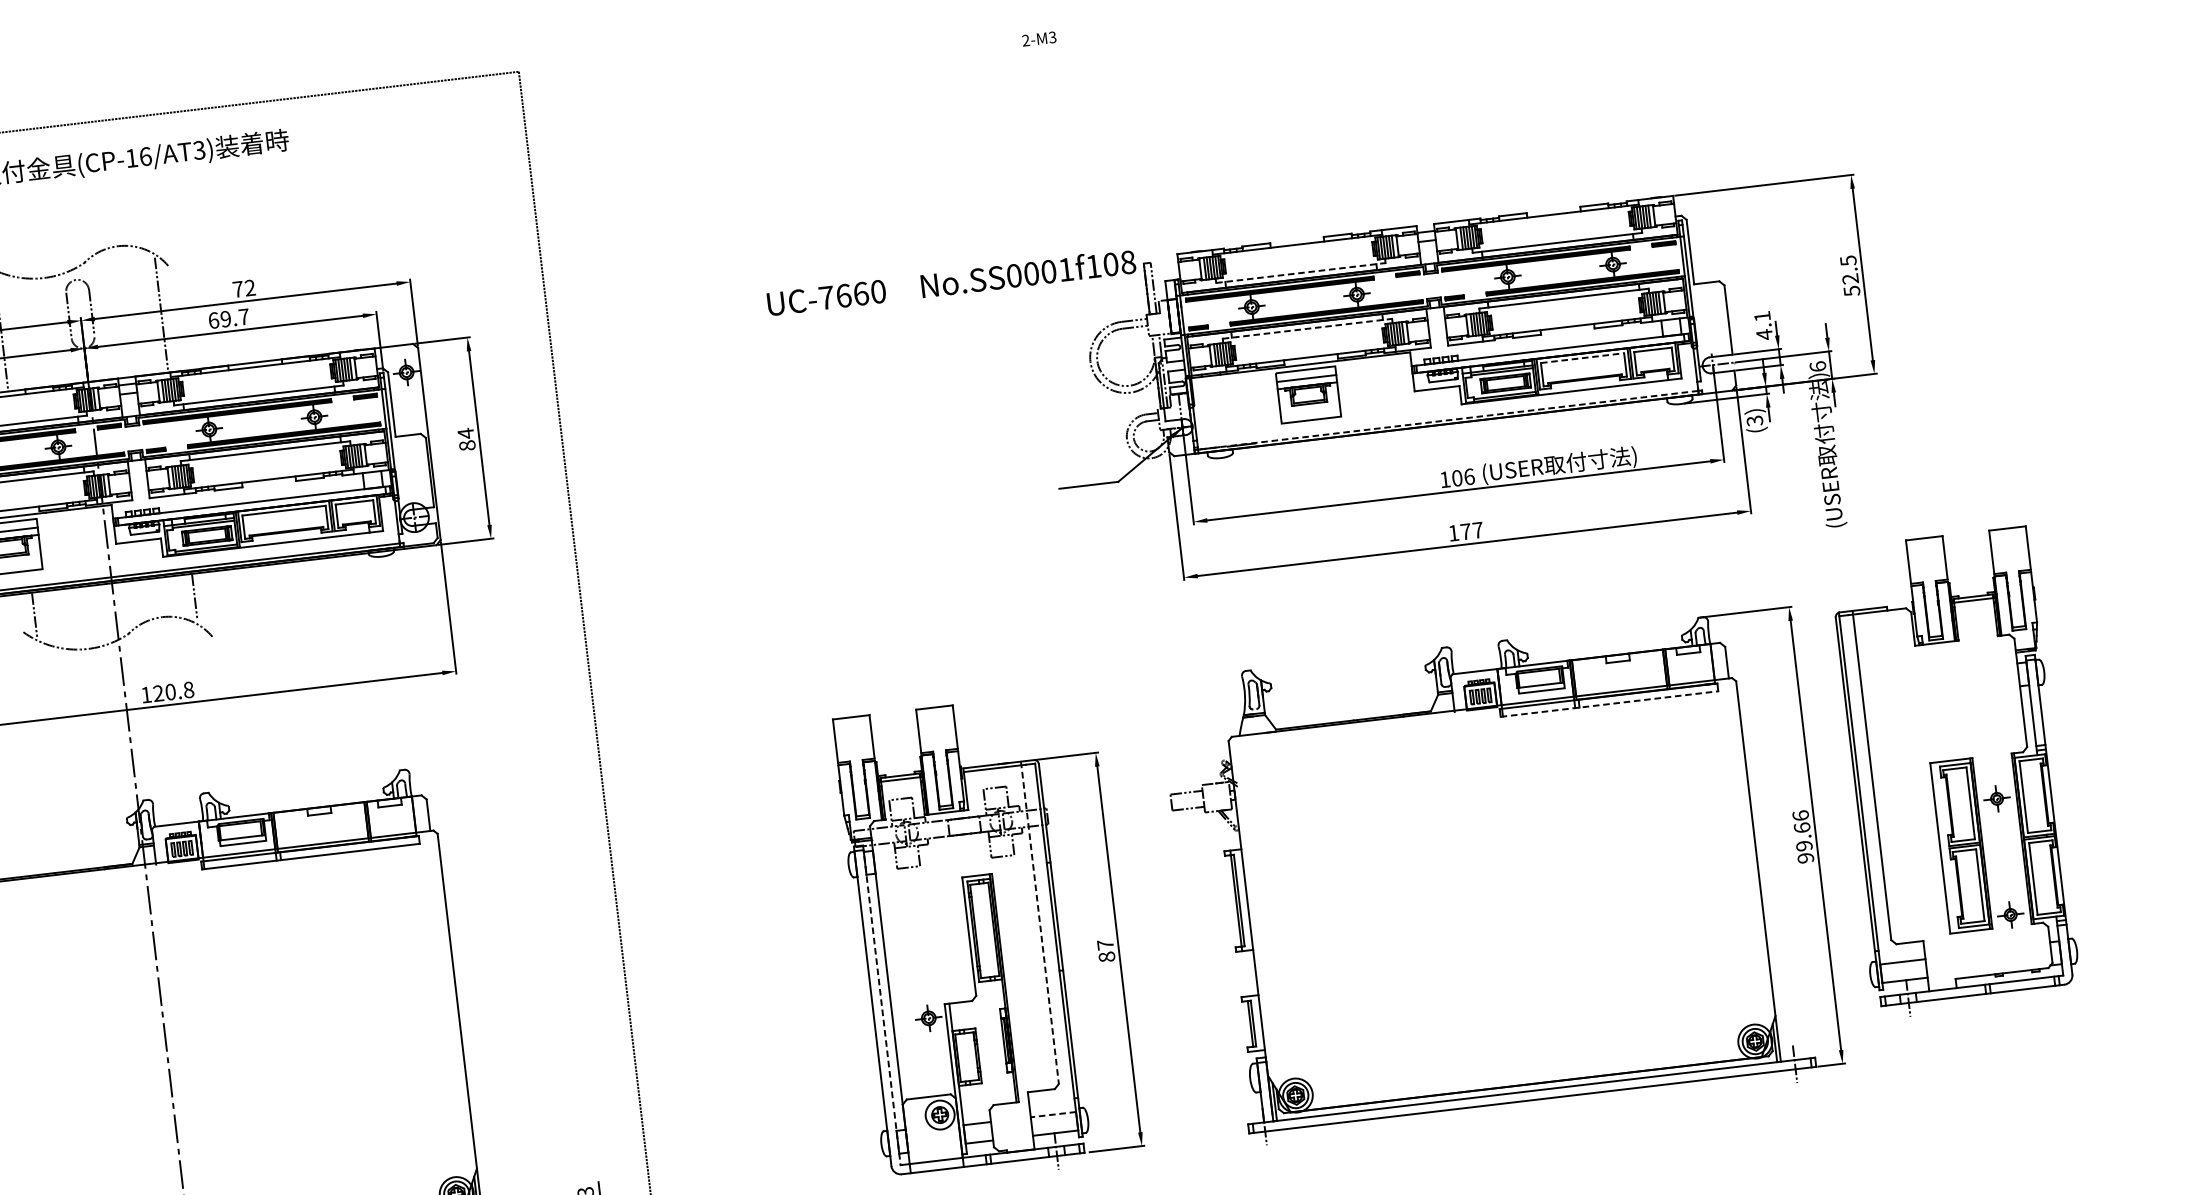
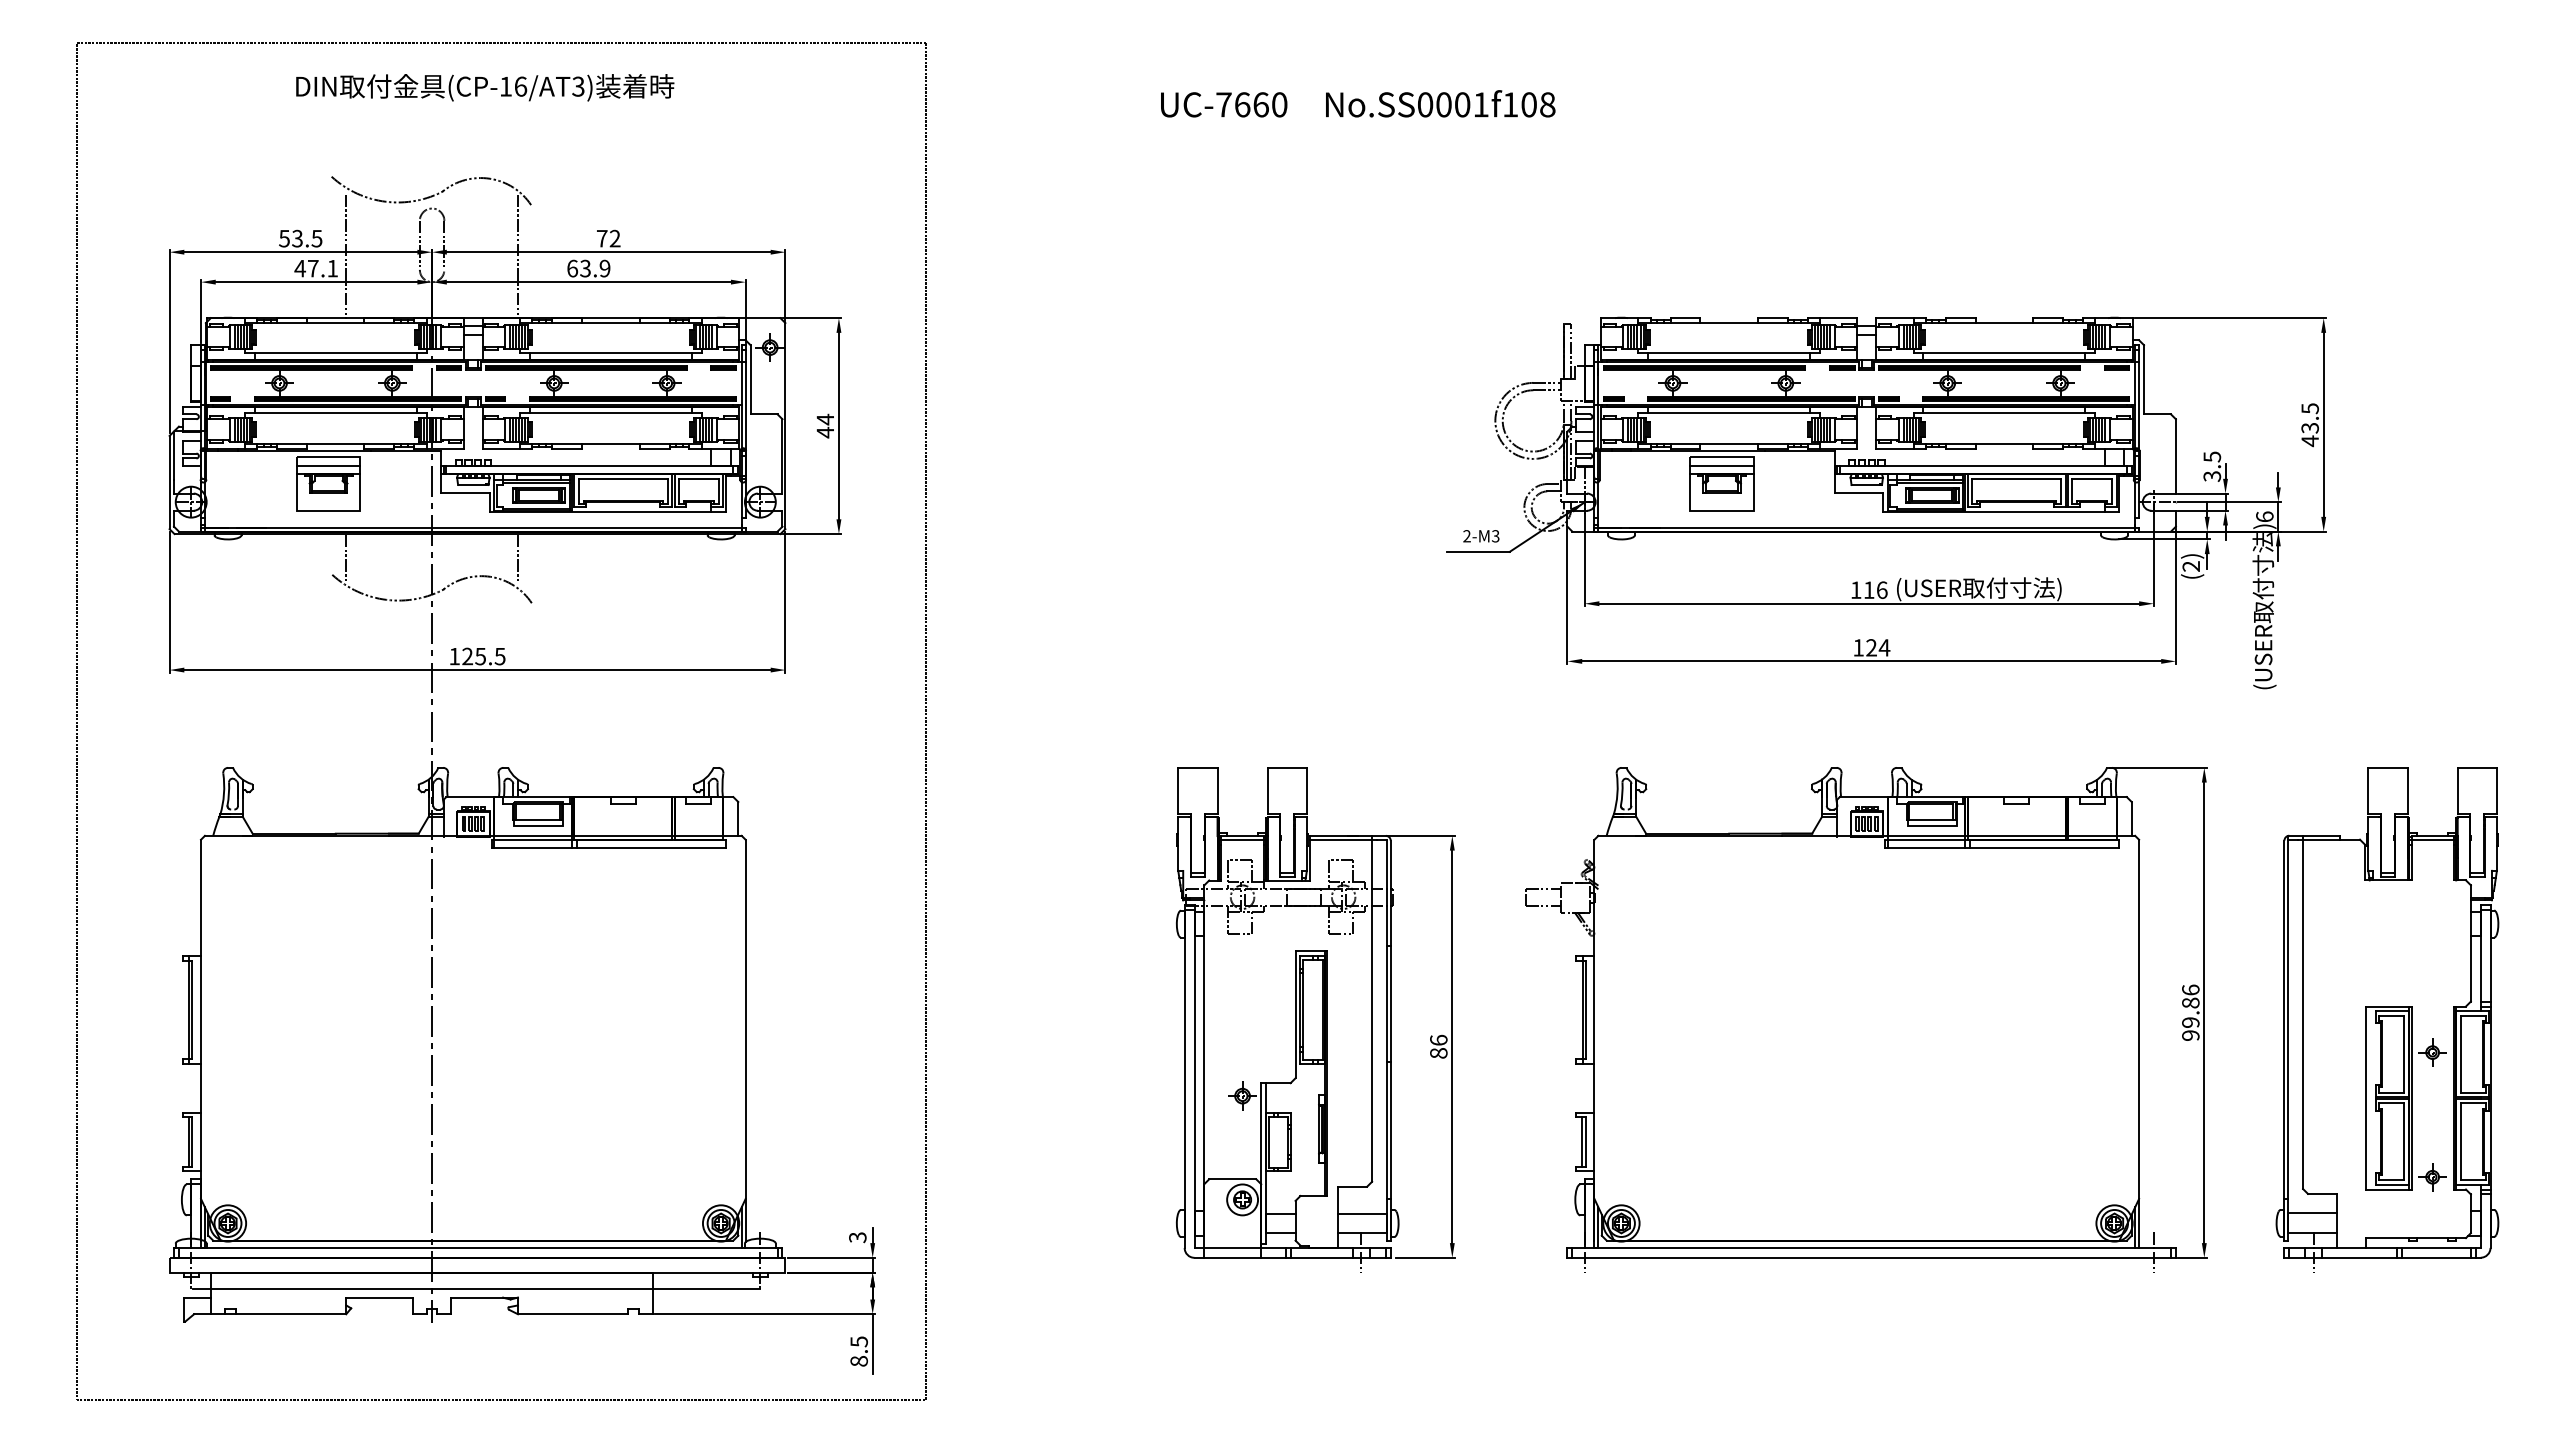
text: (1039, 39) -> (1481, 536), moved
line: (1301, 273) -> (1729, 353), dashed -> solid
text: (951, 281) -> (1358, 103), moved
text: (1850, 284) -> (2309, 434), 52.5 -> 43.5
text: (235, 317) -> (595, 268), 69.7 -> 63.9
text: (1763, 325) -> (2212, 466), 4.1 -> 3.5
line: (1307, 328) -> (1729, 413), dashed -> solid
line: (1582, 358) -> (2016, 478), dashed -> solid
line: (1447, 420) -> (1866, 527), dashed -> solid
text: (1755, 420) -> (2191, 566), (3) -> (2)
text: (467, 445) -> (825, 432), 84 -> 44
text: (1457, 477) -> (1869, 589), 106 -> 116
text: (1472, 530) -> (1878, 647), 177 -> 124
text: (179, 691) -> (490, 656), 120.8 -> 125.5
line: (1609, 704) -> (2002, 848), dashed -> solid
part: (1951, 772) -> (2387, 1019), moved
text: (1801, 827) -> (2190, 1002), 99.66 -> 99.86
line: (1040, 922) -> (1372, 1008), dashed -> solid
text: (1105, 944) -> (1438, 1039), 87 -> 86
line: (881, 1006) -> (1194, 1077), dashed -> solid
line: (1053, 1114) -> (1362, 1213), dashed -> solid

